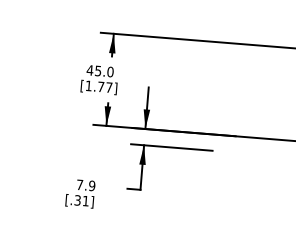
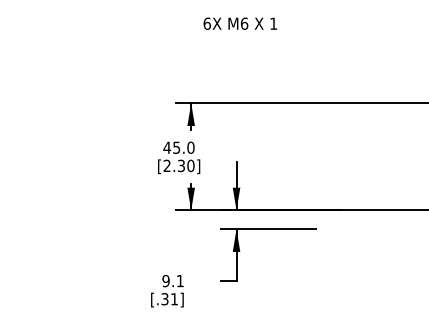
text: (98, 86) -> (178, 165), [1.77] -> [2.30]
text: (85, 184) -> (172, 280), 7.9 -> 9.1

